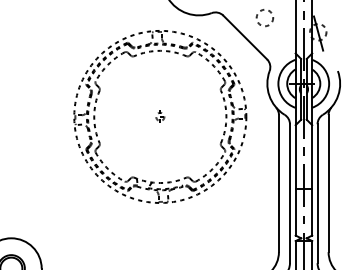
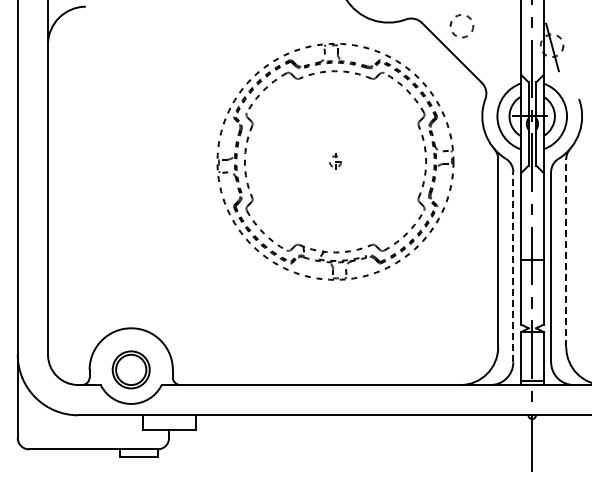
circle: (264, 18) -> (461, 26), moved
line: (328, 183) -> (566, 252), solid -> dashed
line: (290, 193) -> (513, 266), solid -> dashed

